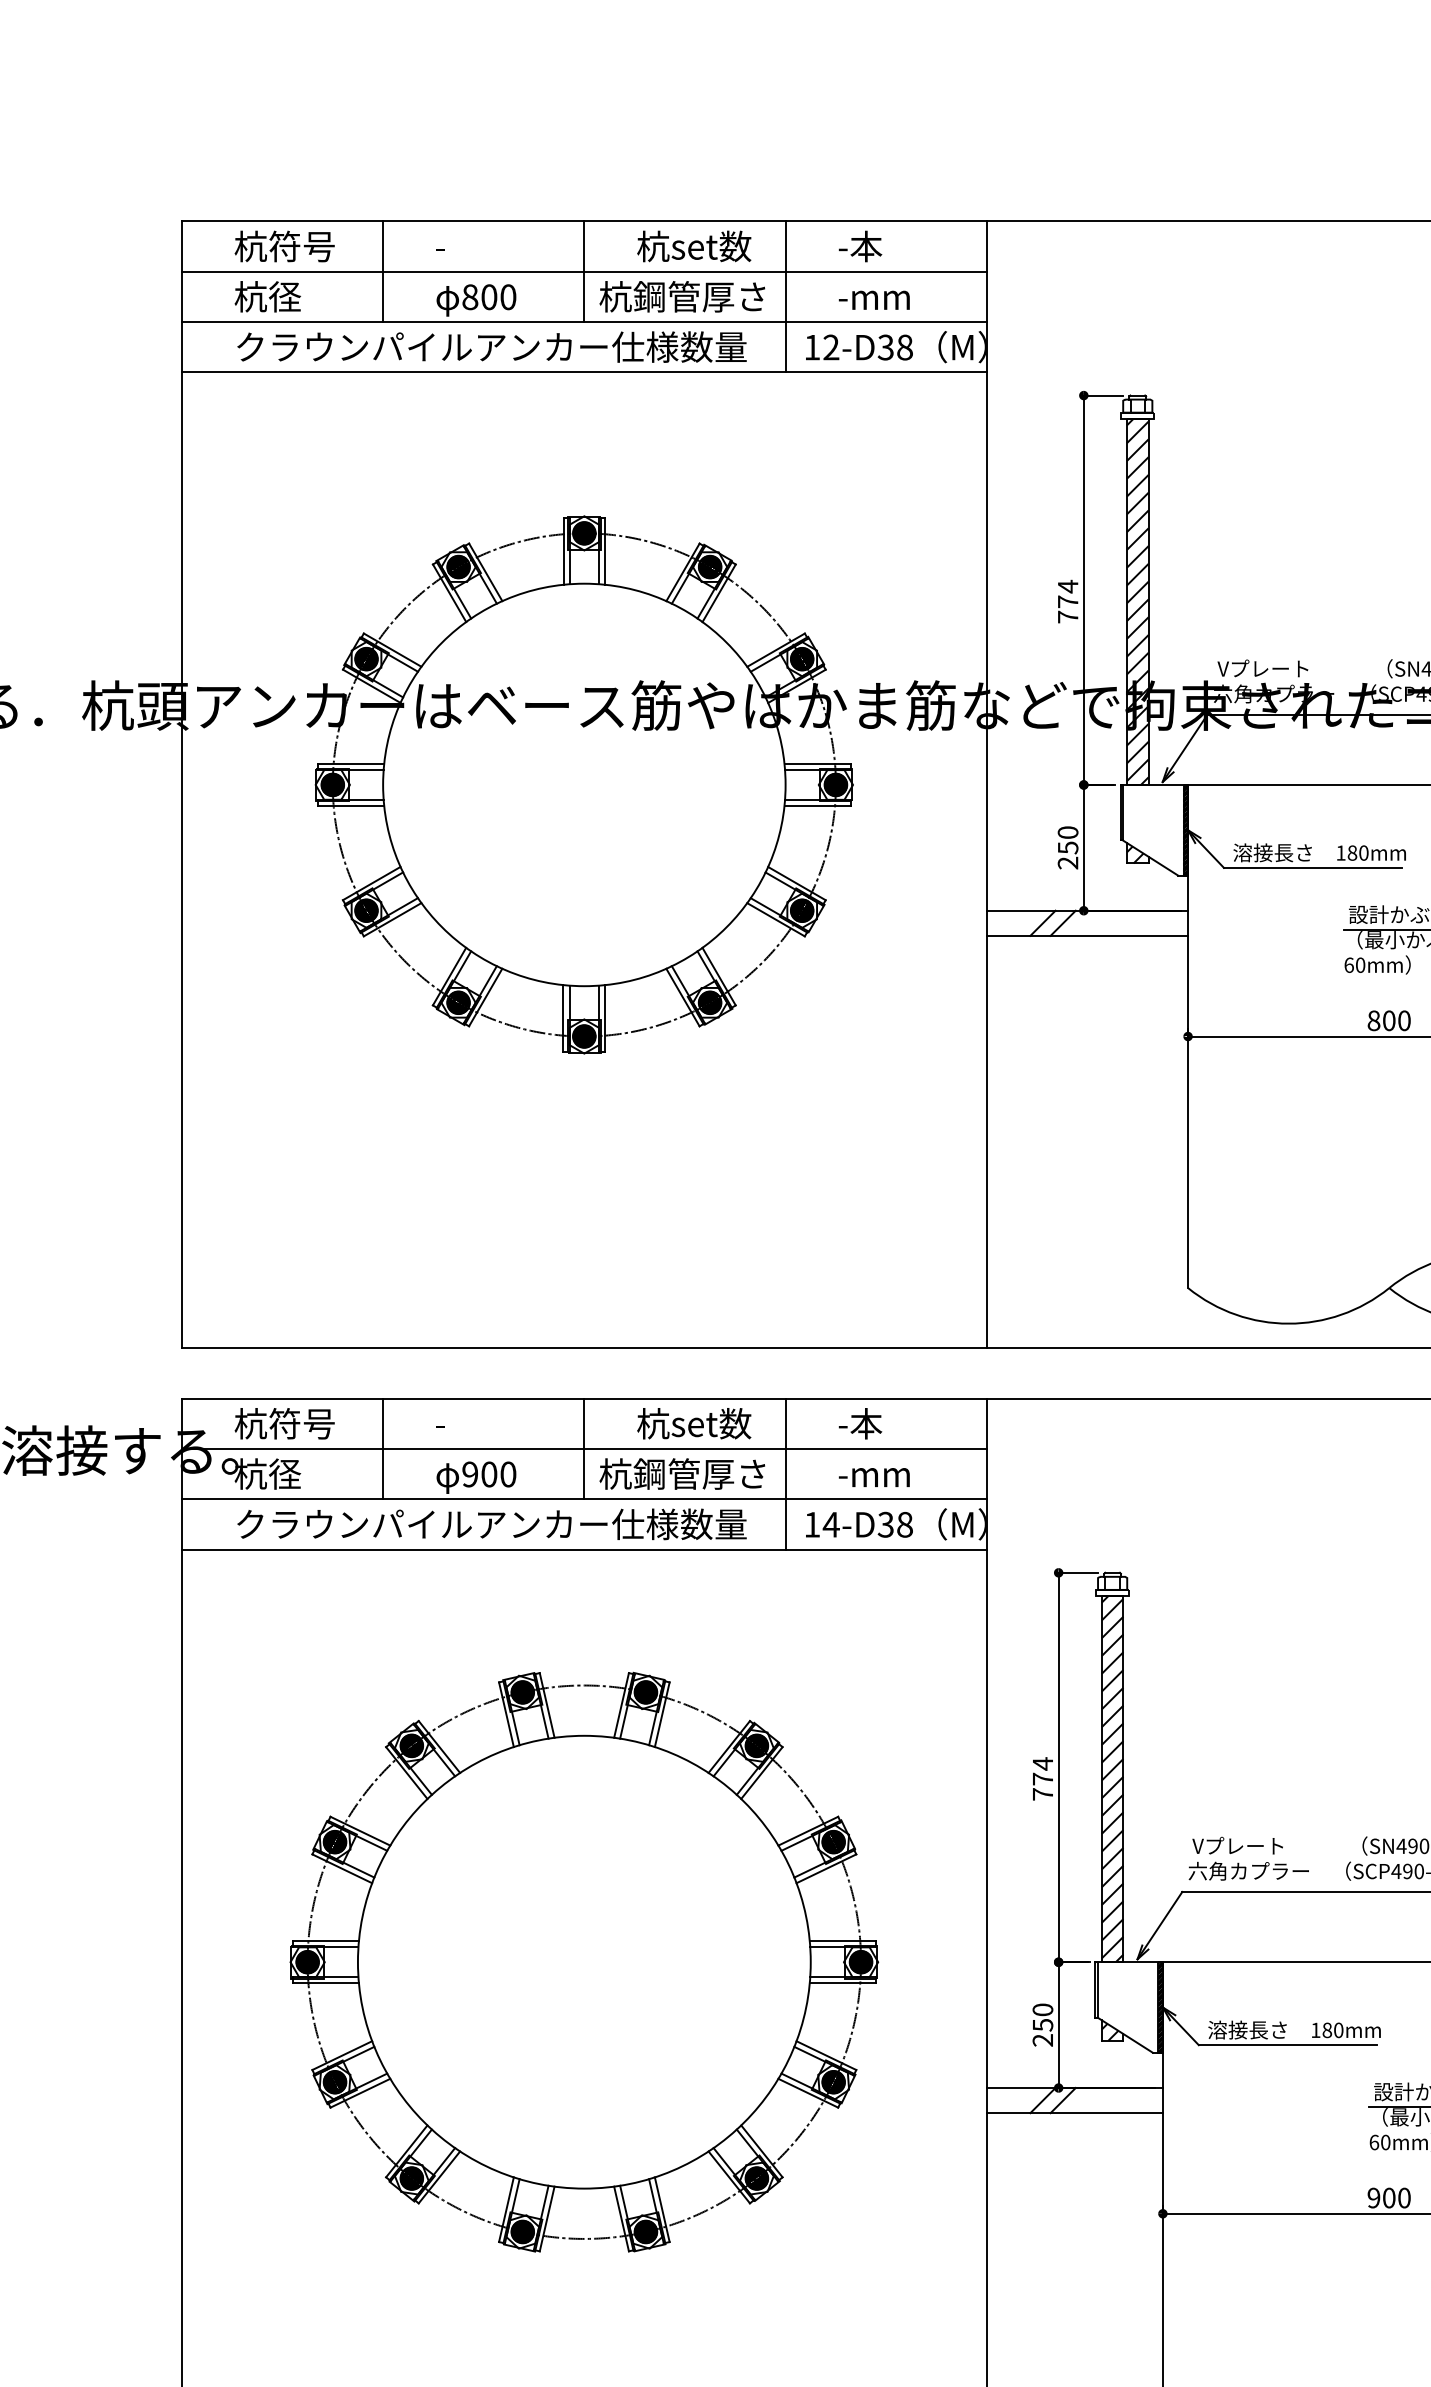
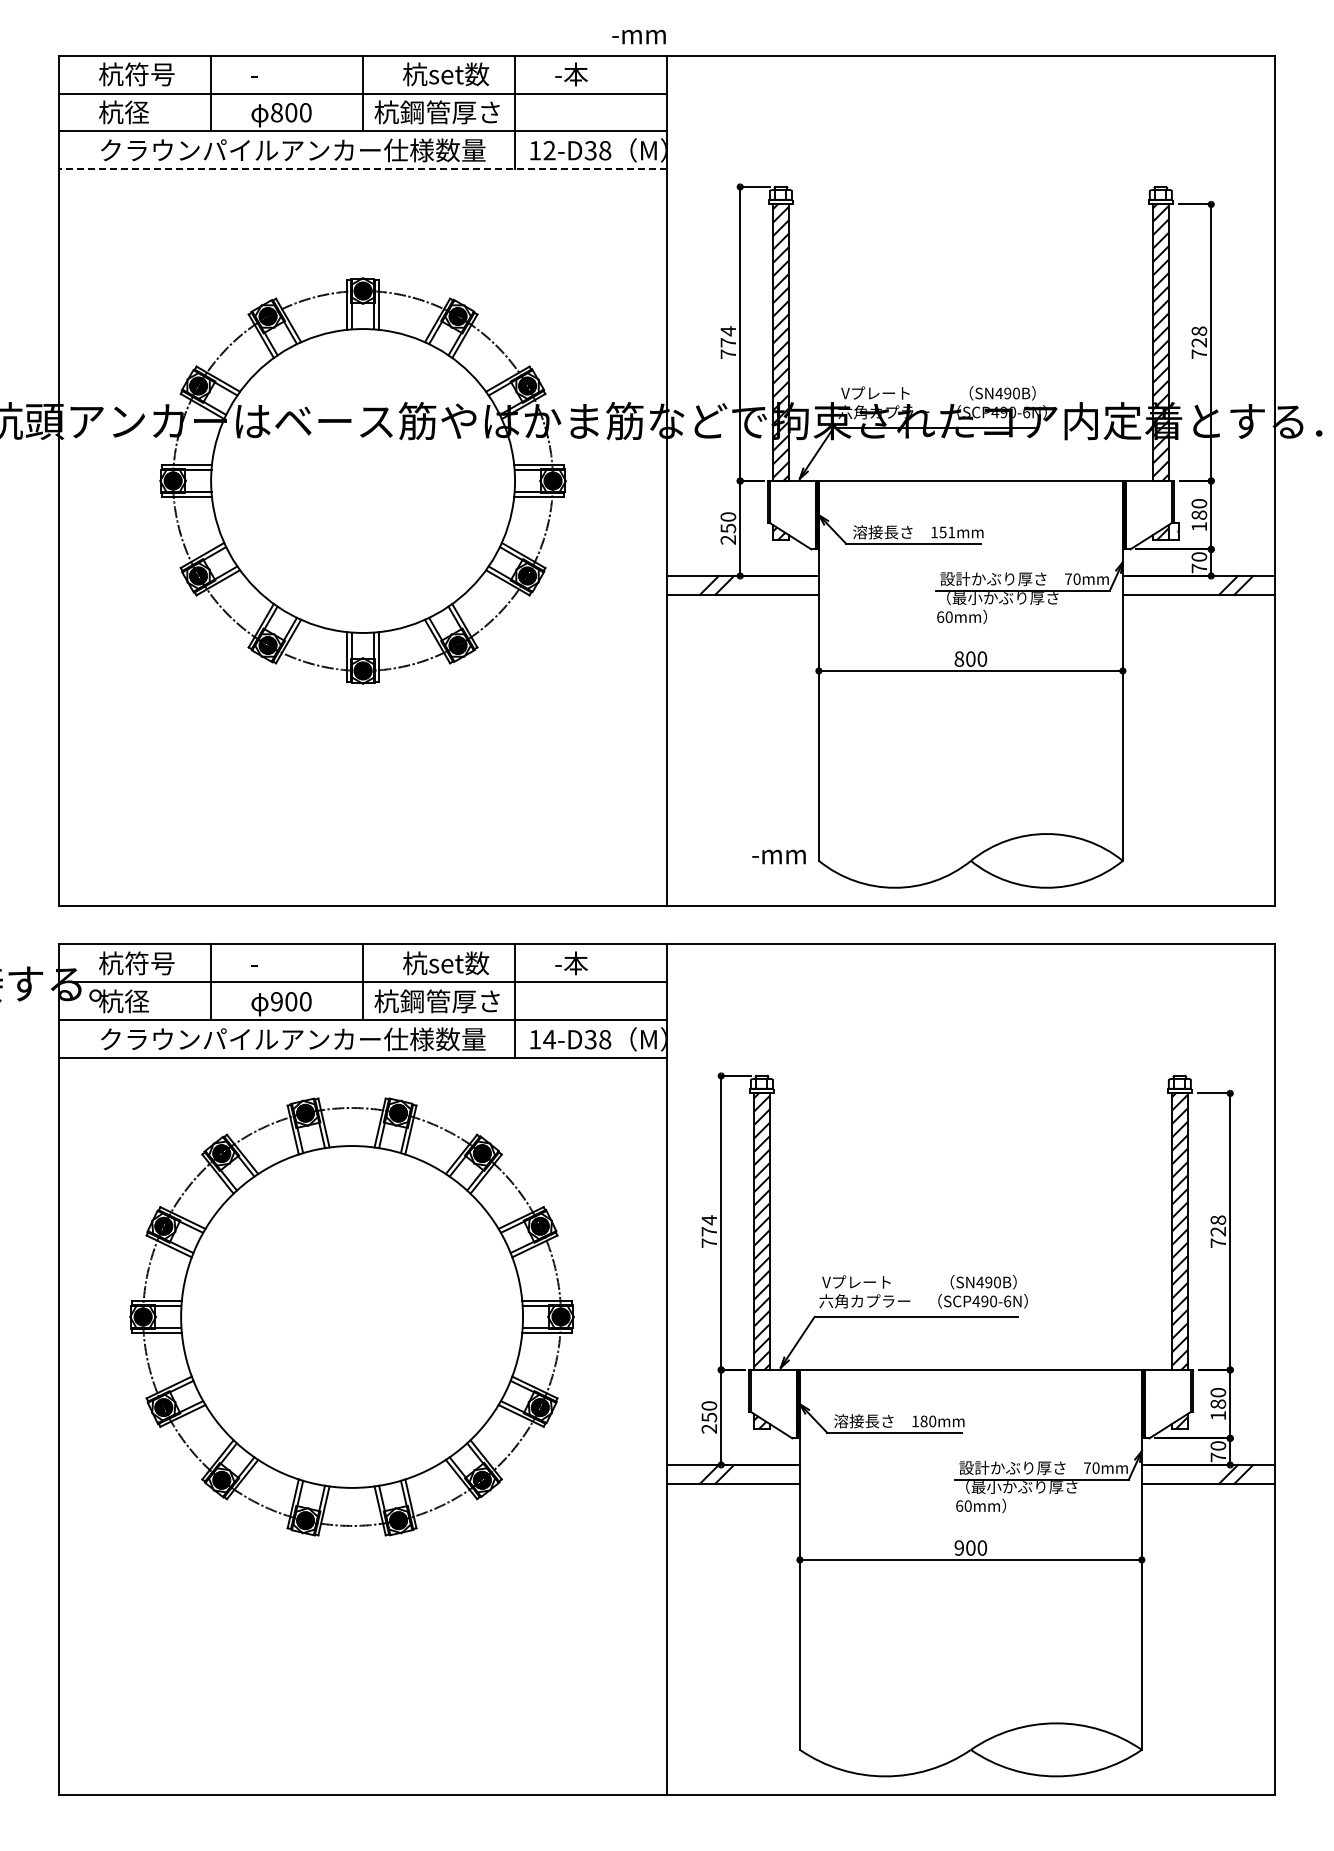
text: (873, 299) -> (638, 36), moved
line: (584, 372) -> (363, 169), solid -> dashed
text: (1358, 853) -> (947, 532), 180mm -> 151mm
text: (873, 1476) -> (778, 856), moved
part: (583, 1961) -> (351, 1316), moved

